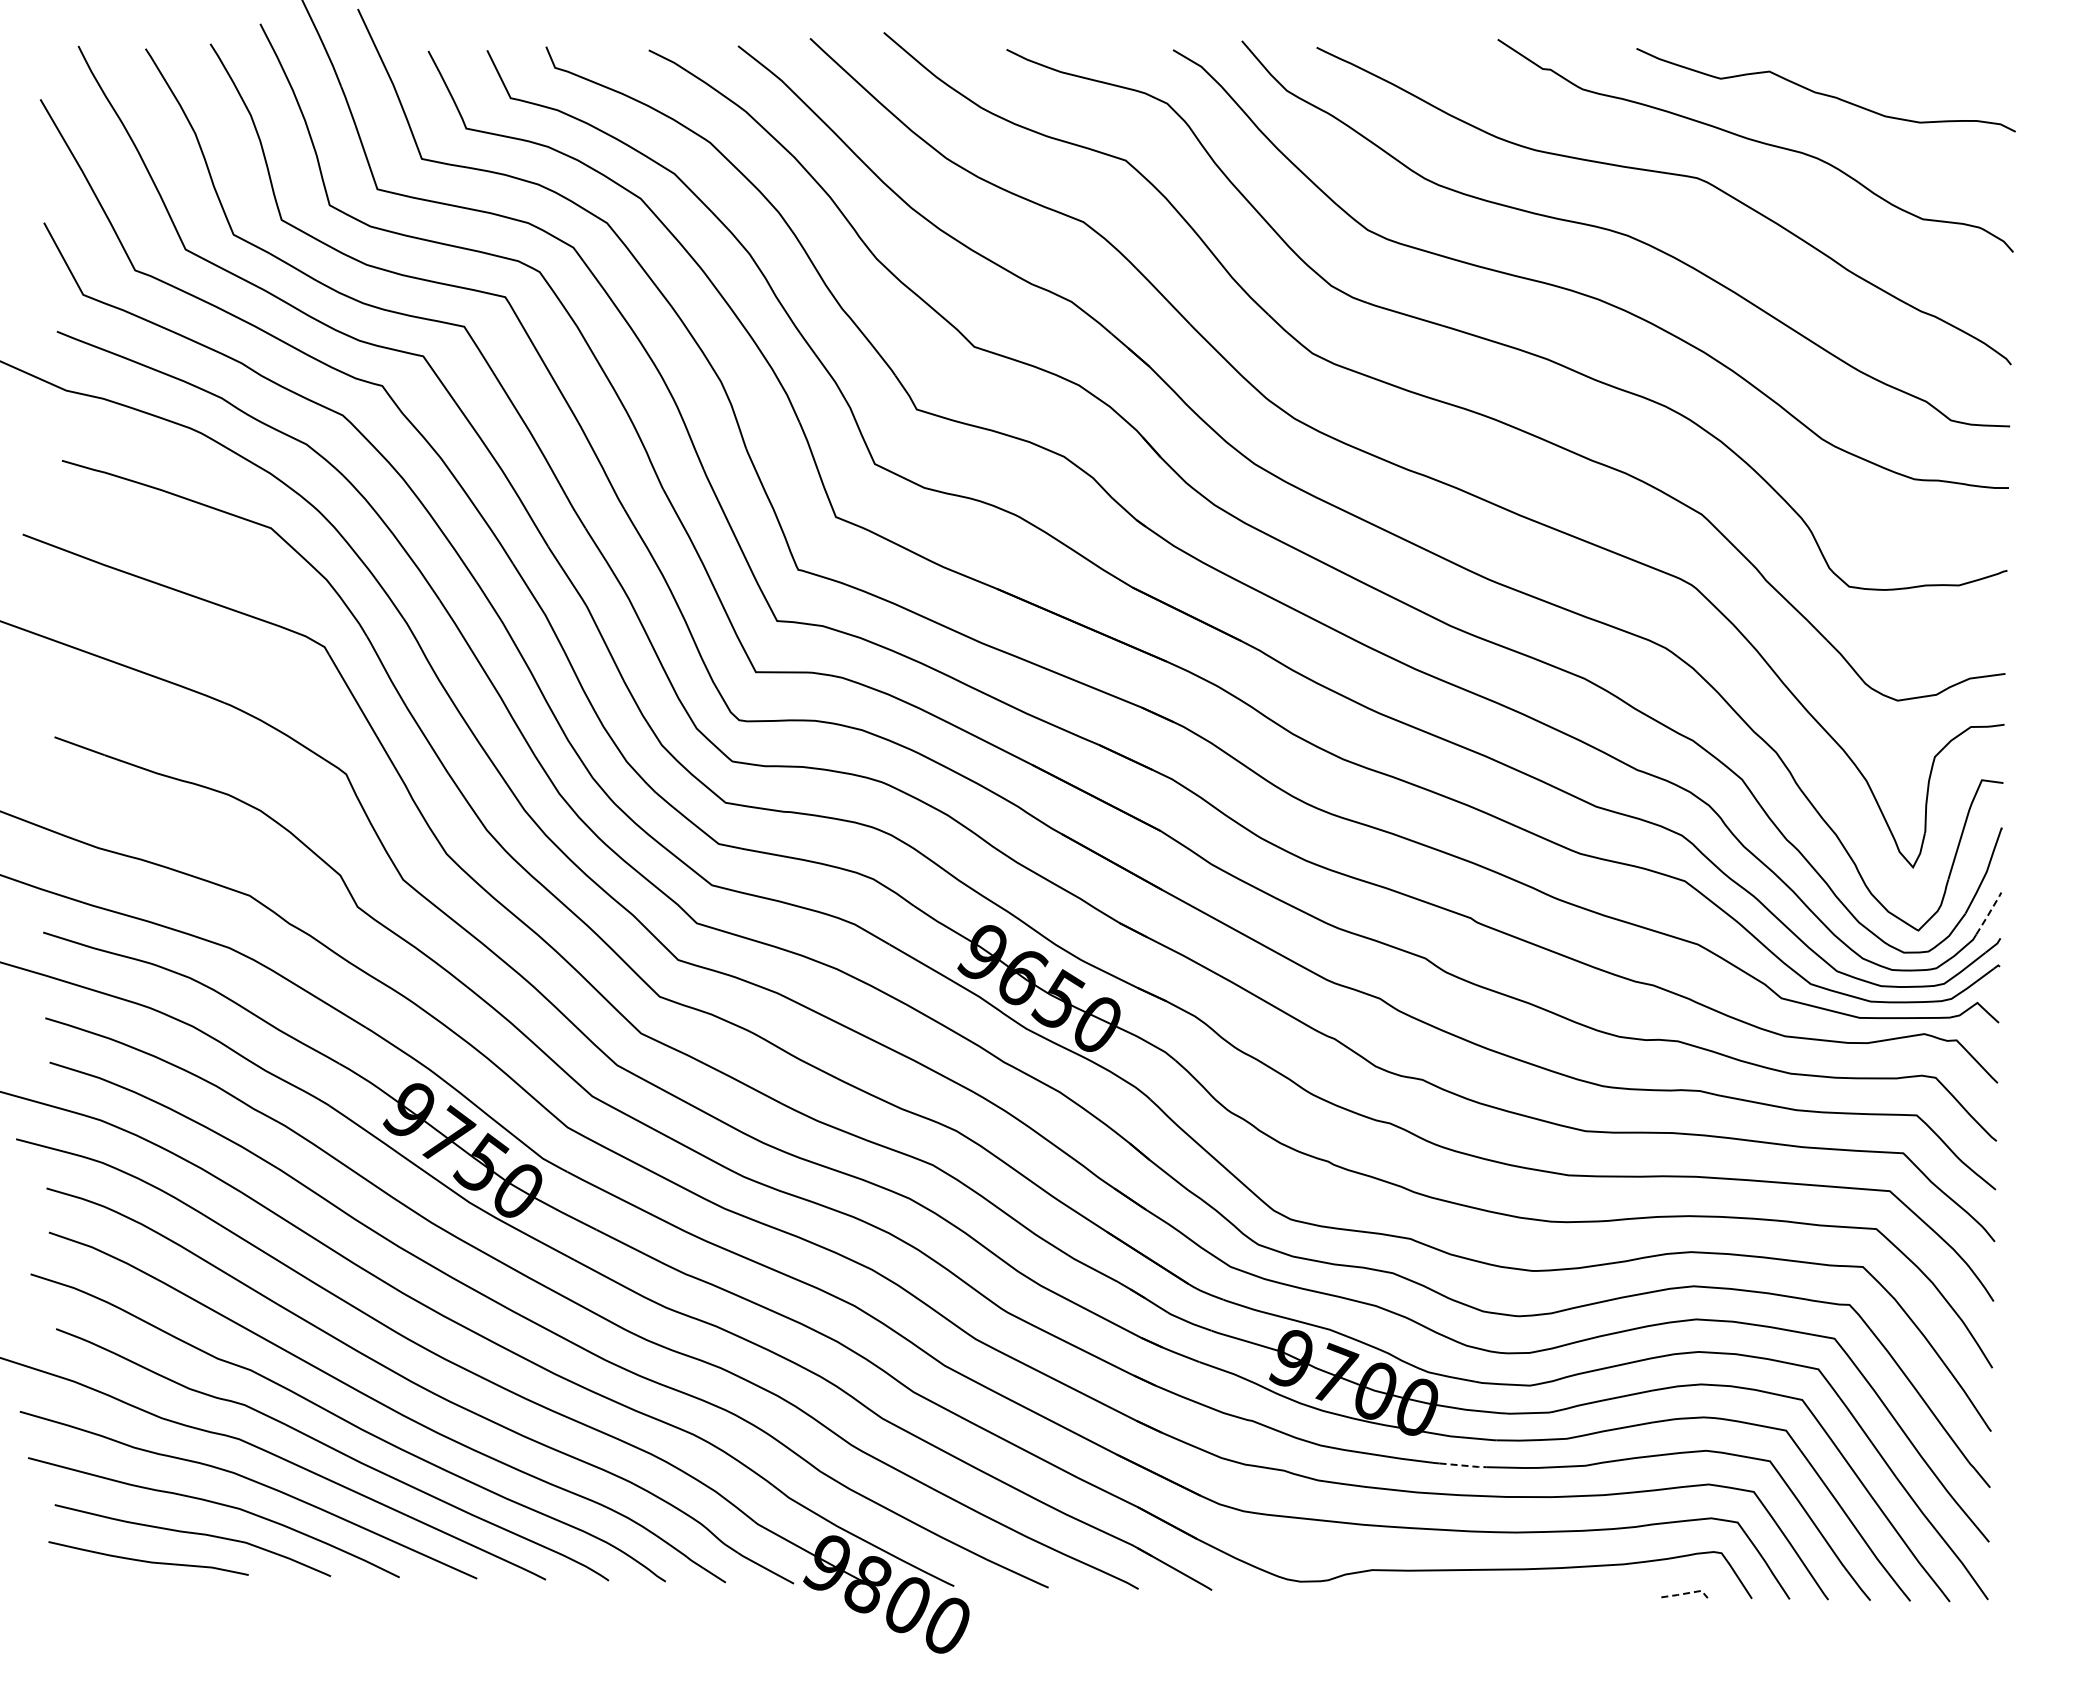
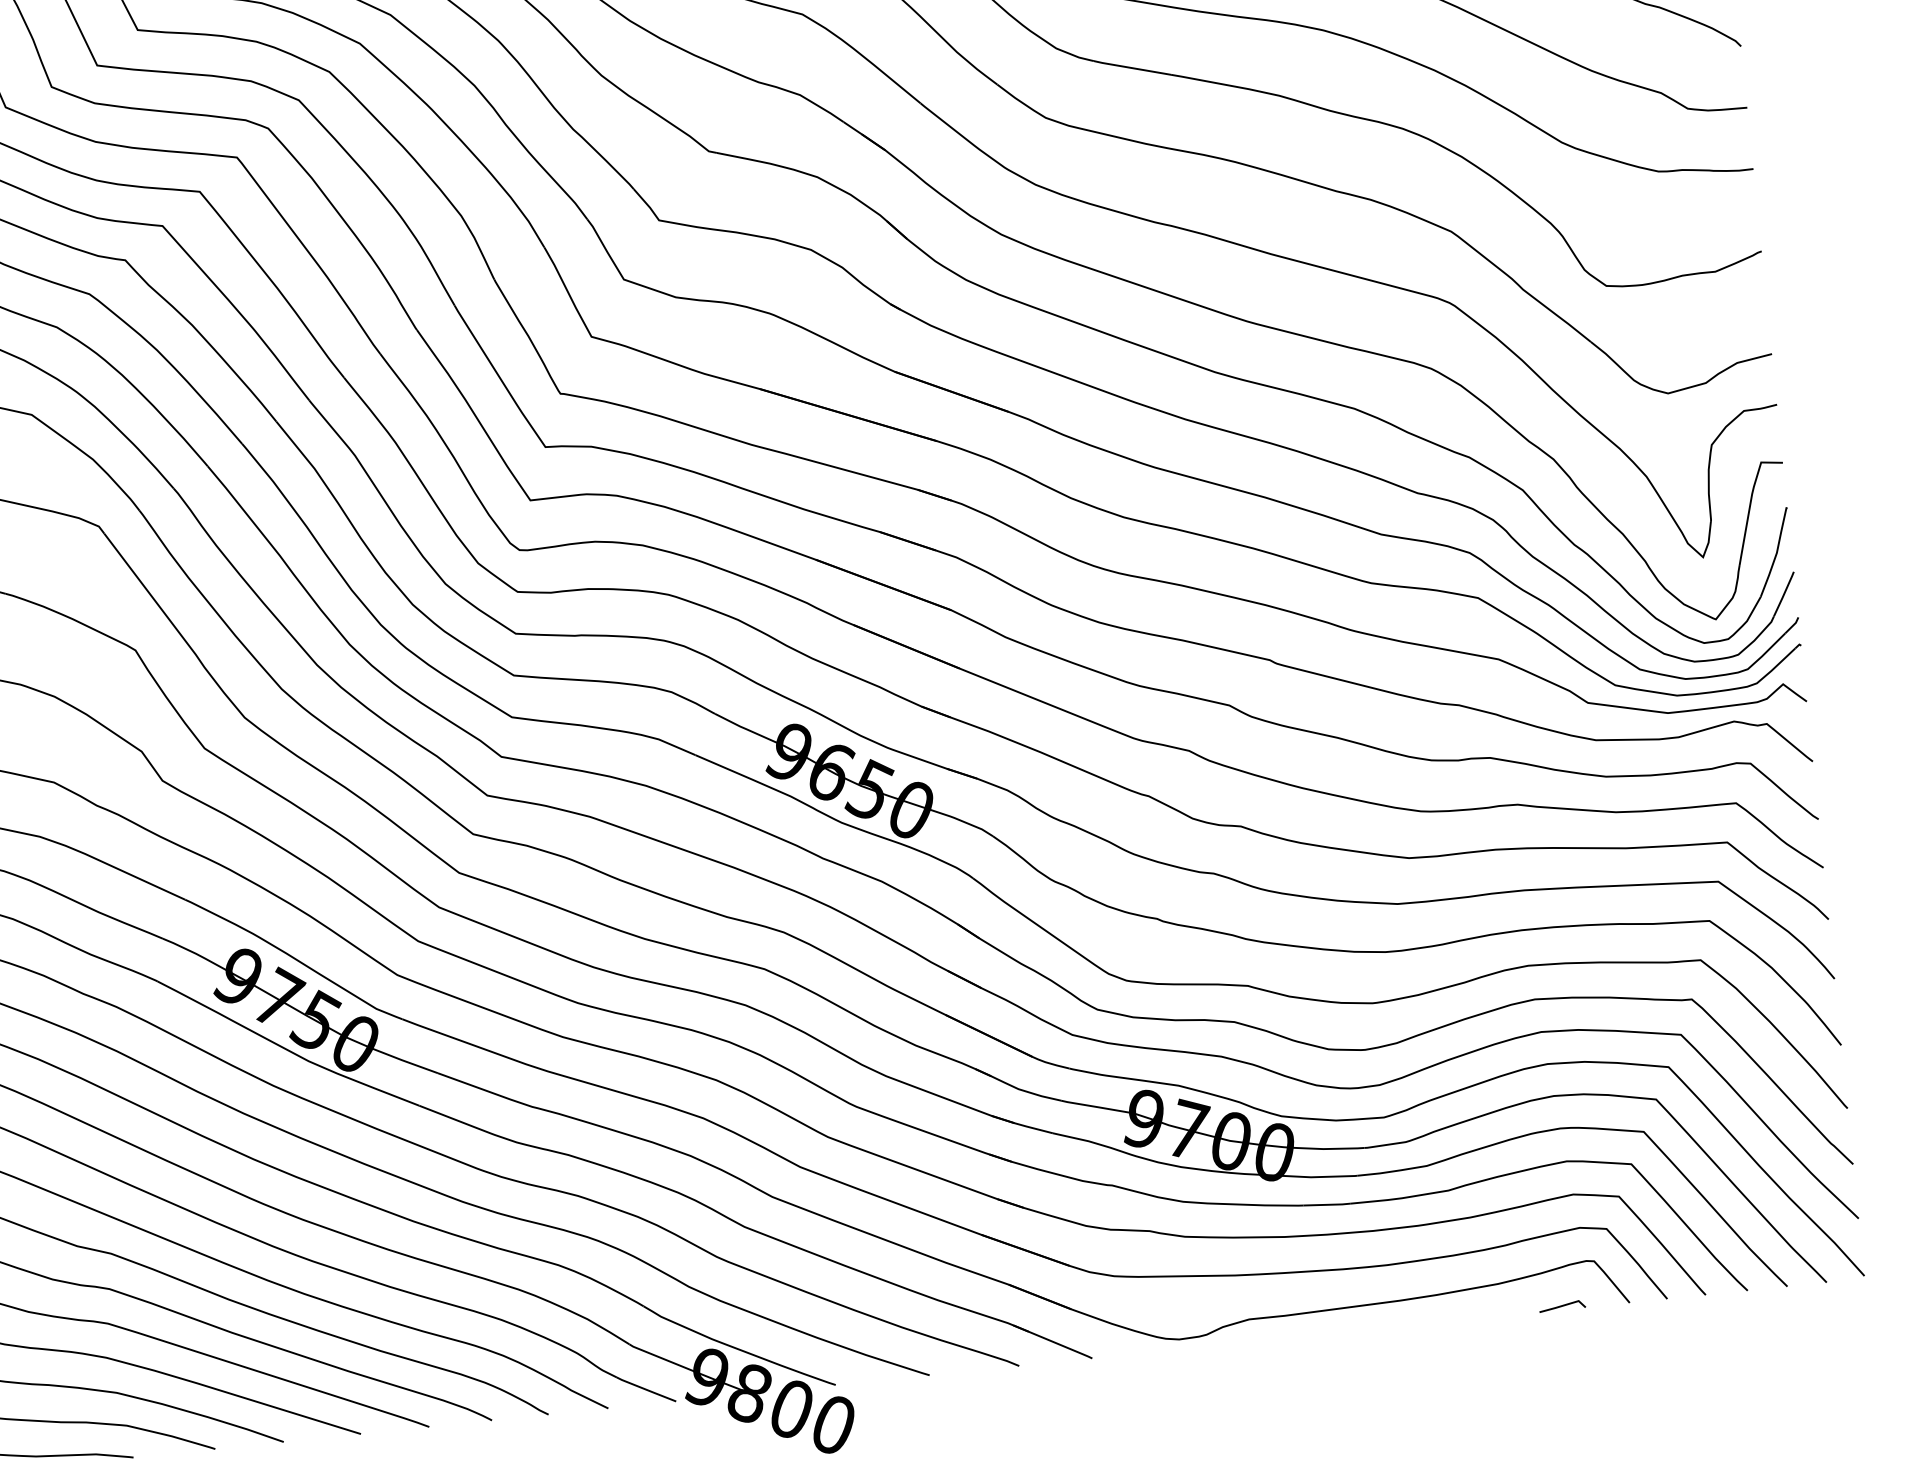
line: (1989, 913) -> (1784, 594), dashed -> solid
line: (1463, 1465) -> (1327, 1204), dashed -> solid
line: (1686, 1593) -> (1564, 1305), dashed -> solid

